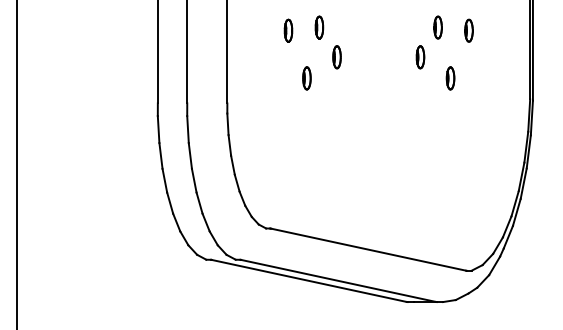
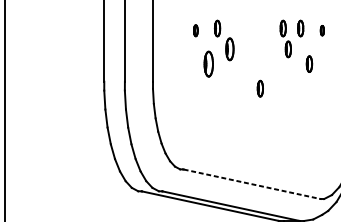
part: (412, 27) -> (282, 28), added
part: (288, 30) -> (195, 30), size x0.7
part: (468, 30) -> (322, 30), size x0.6
part: (336, 57) -> (229, 49), size x1.4
part: (306, 78) -> (208, 64), size x1.6
part: (380, 113) -> (260, 88), added
line: (368, 249) -> (251, 184), solid -> dashed

